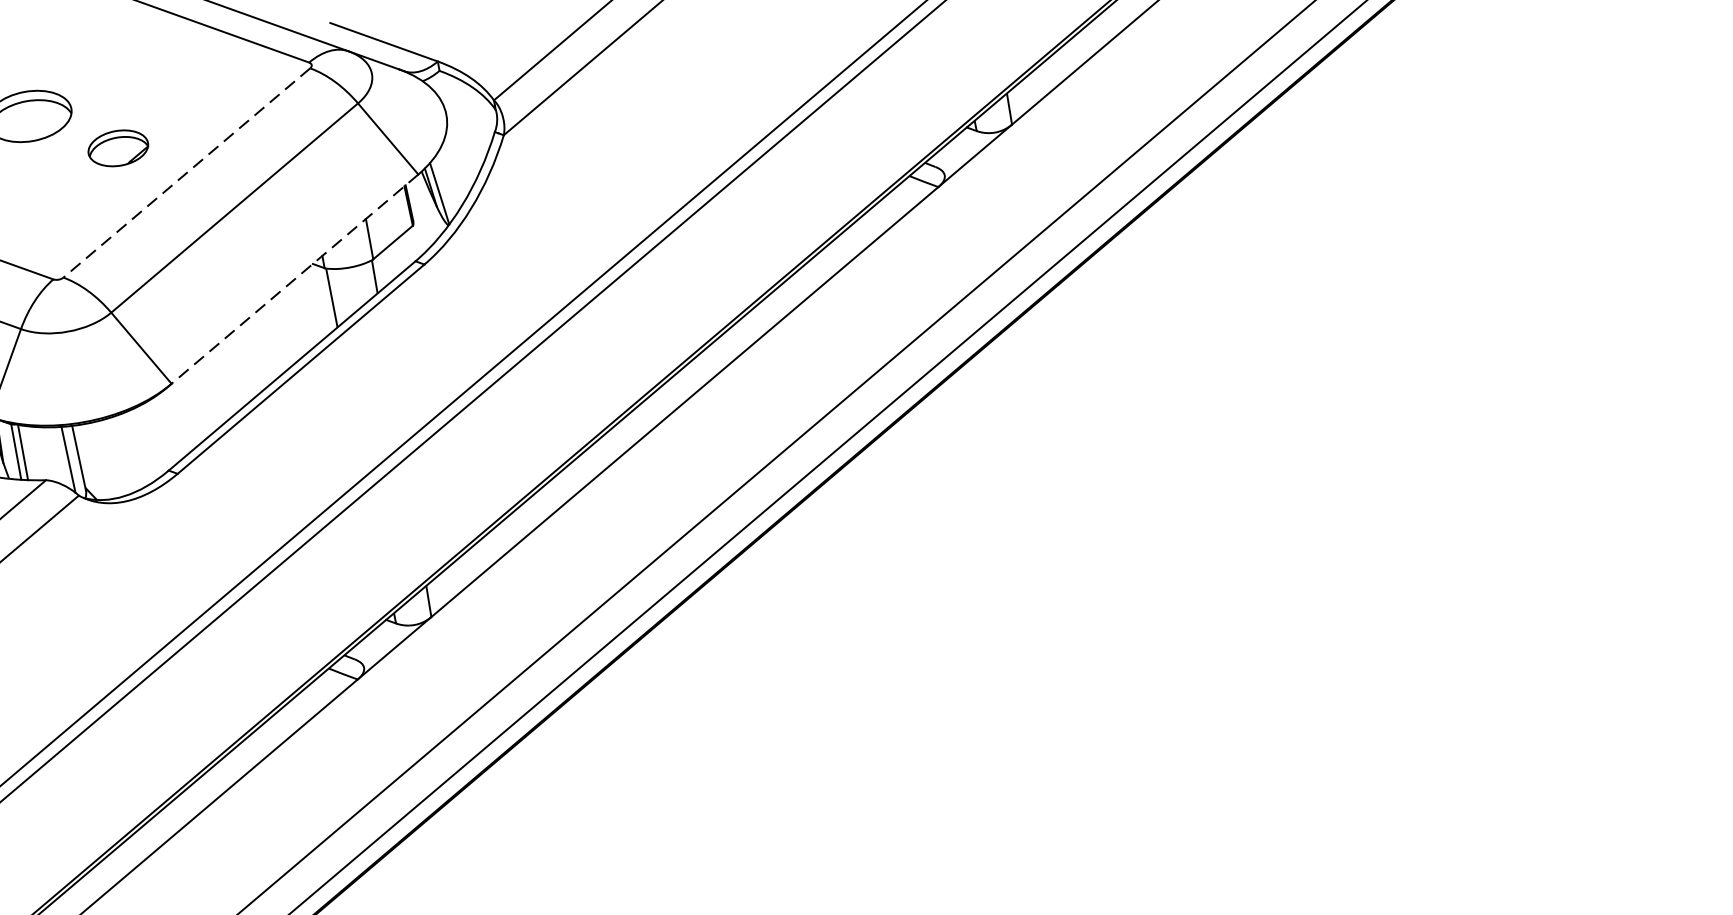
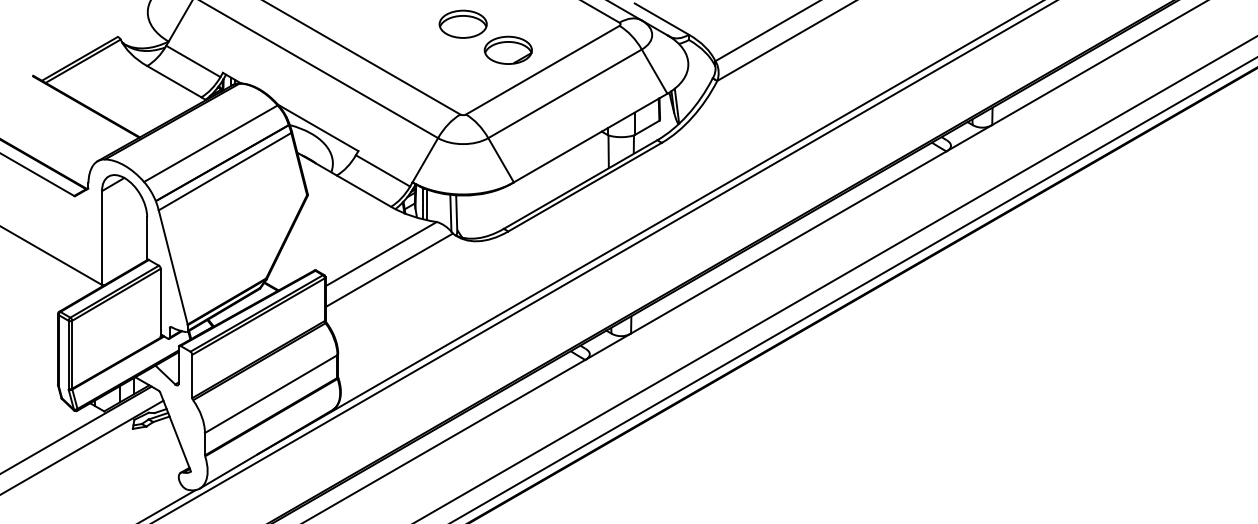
part: (116, 147) -> (507, 49), size x1.43
line: (186, 173) -> (542, 70), dashed -> solid
line: (294, 279) -> (590, 138), dashed -> solid

